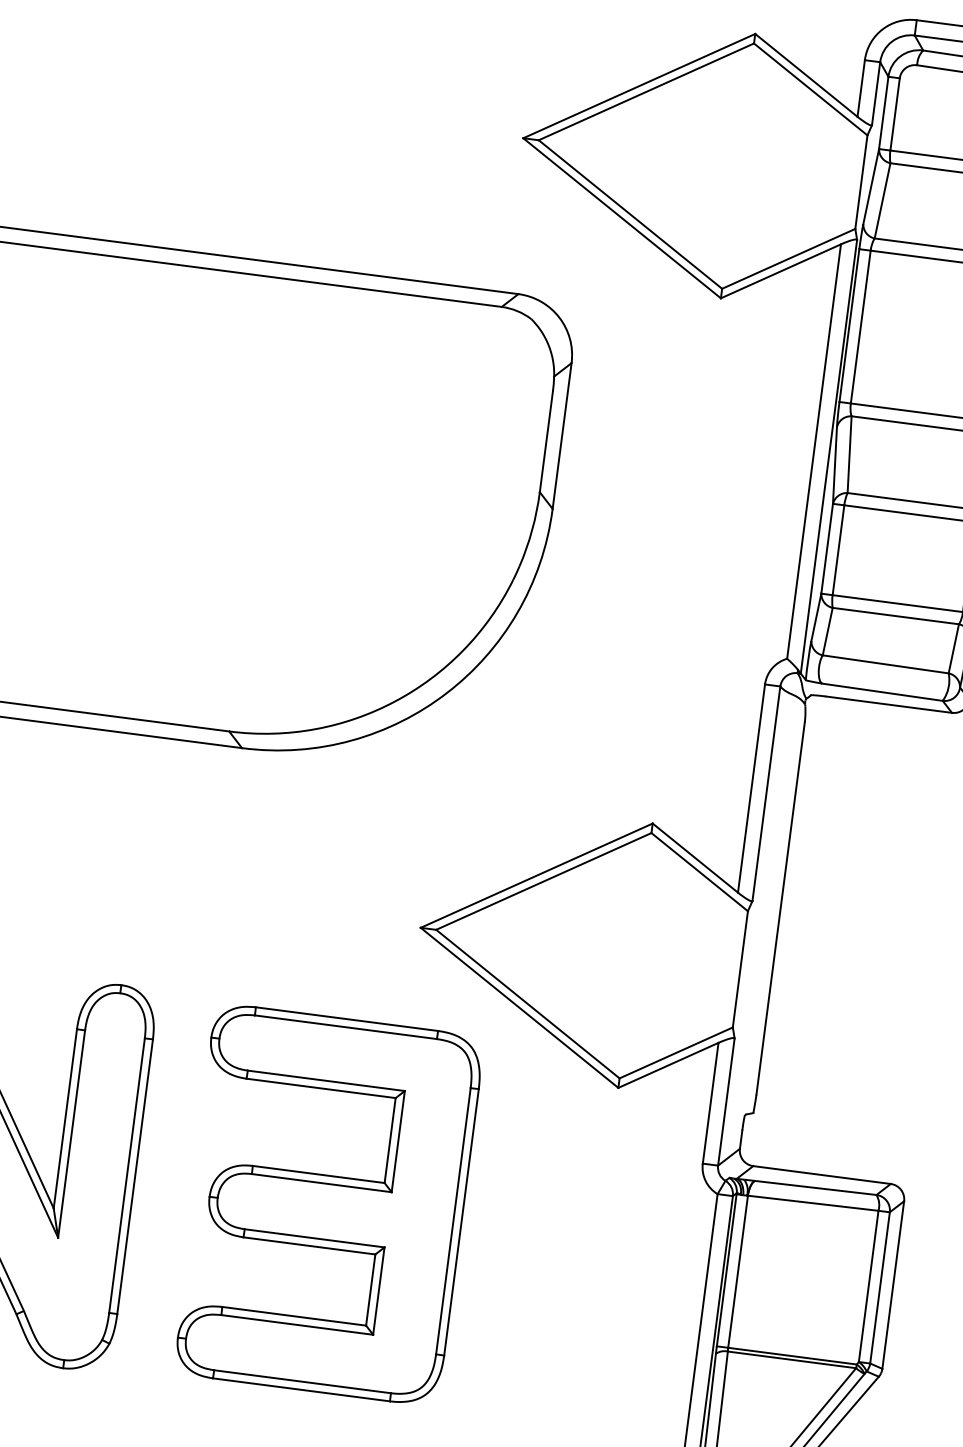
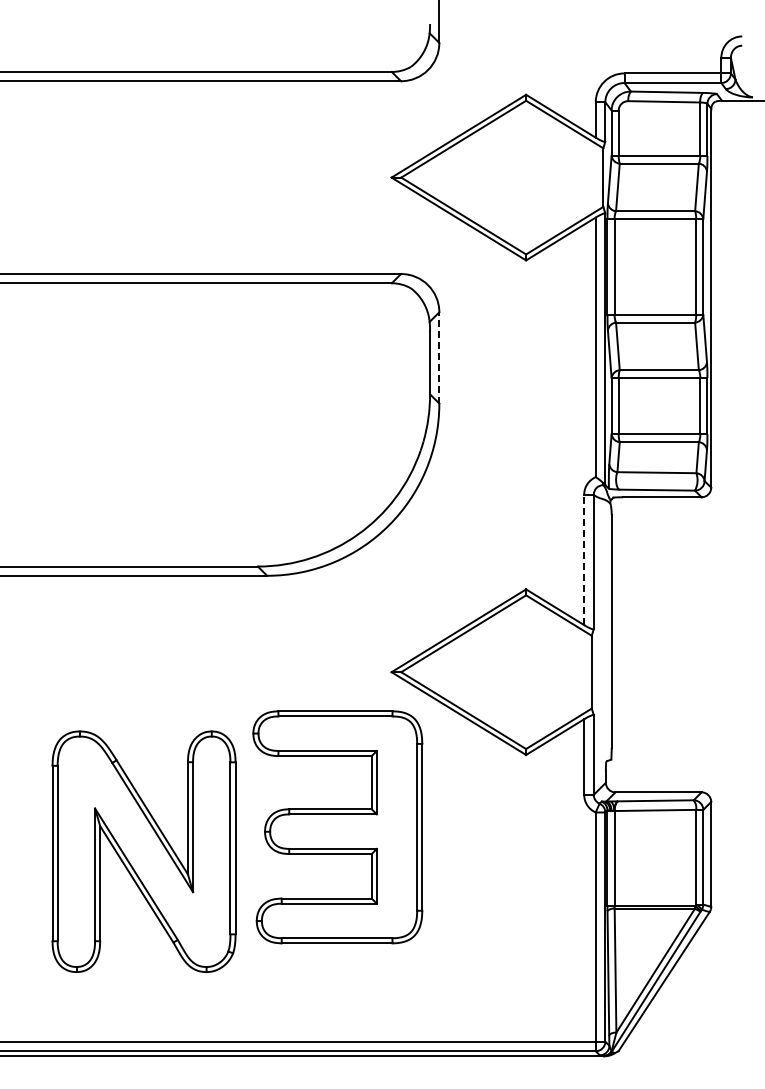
line: (562, 435) -> (439, 357), solid -> dashed
line: (752, 787) -> (584, 559), solid -> dashed
part: (326, 1205) -> (337, 827), moved

